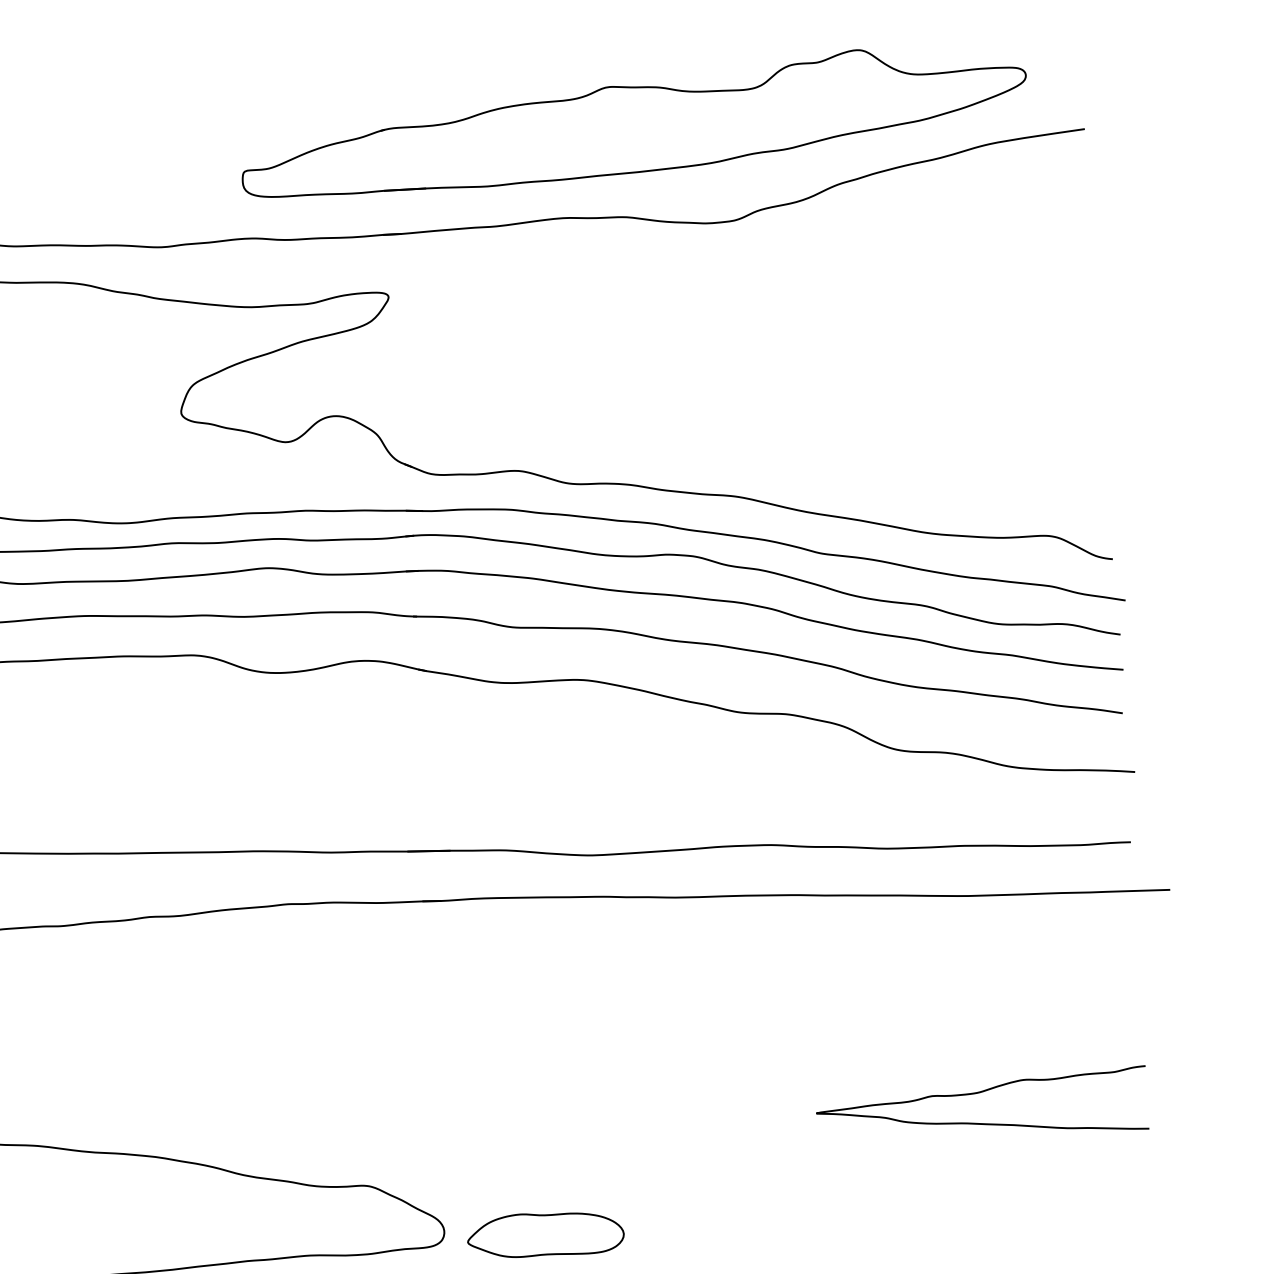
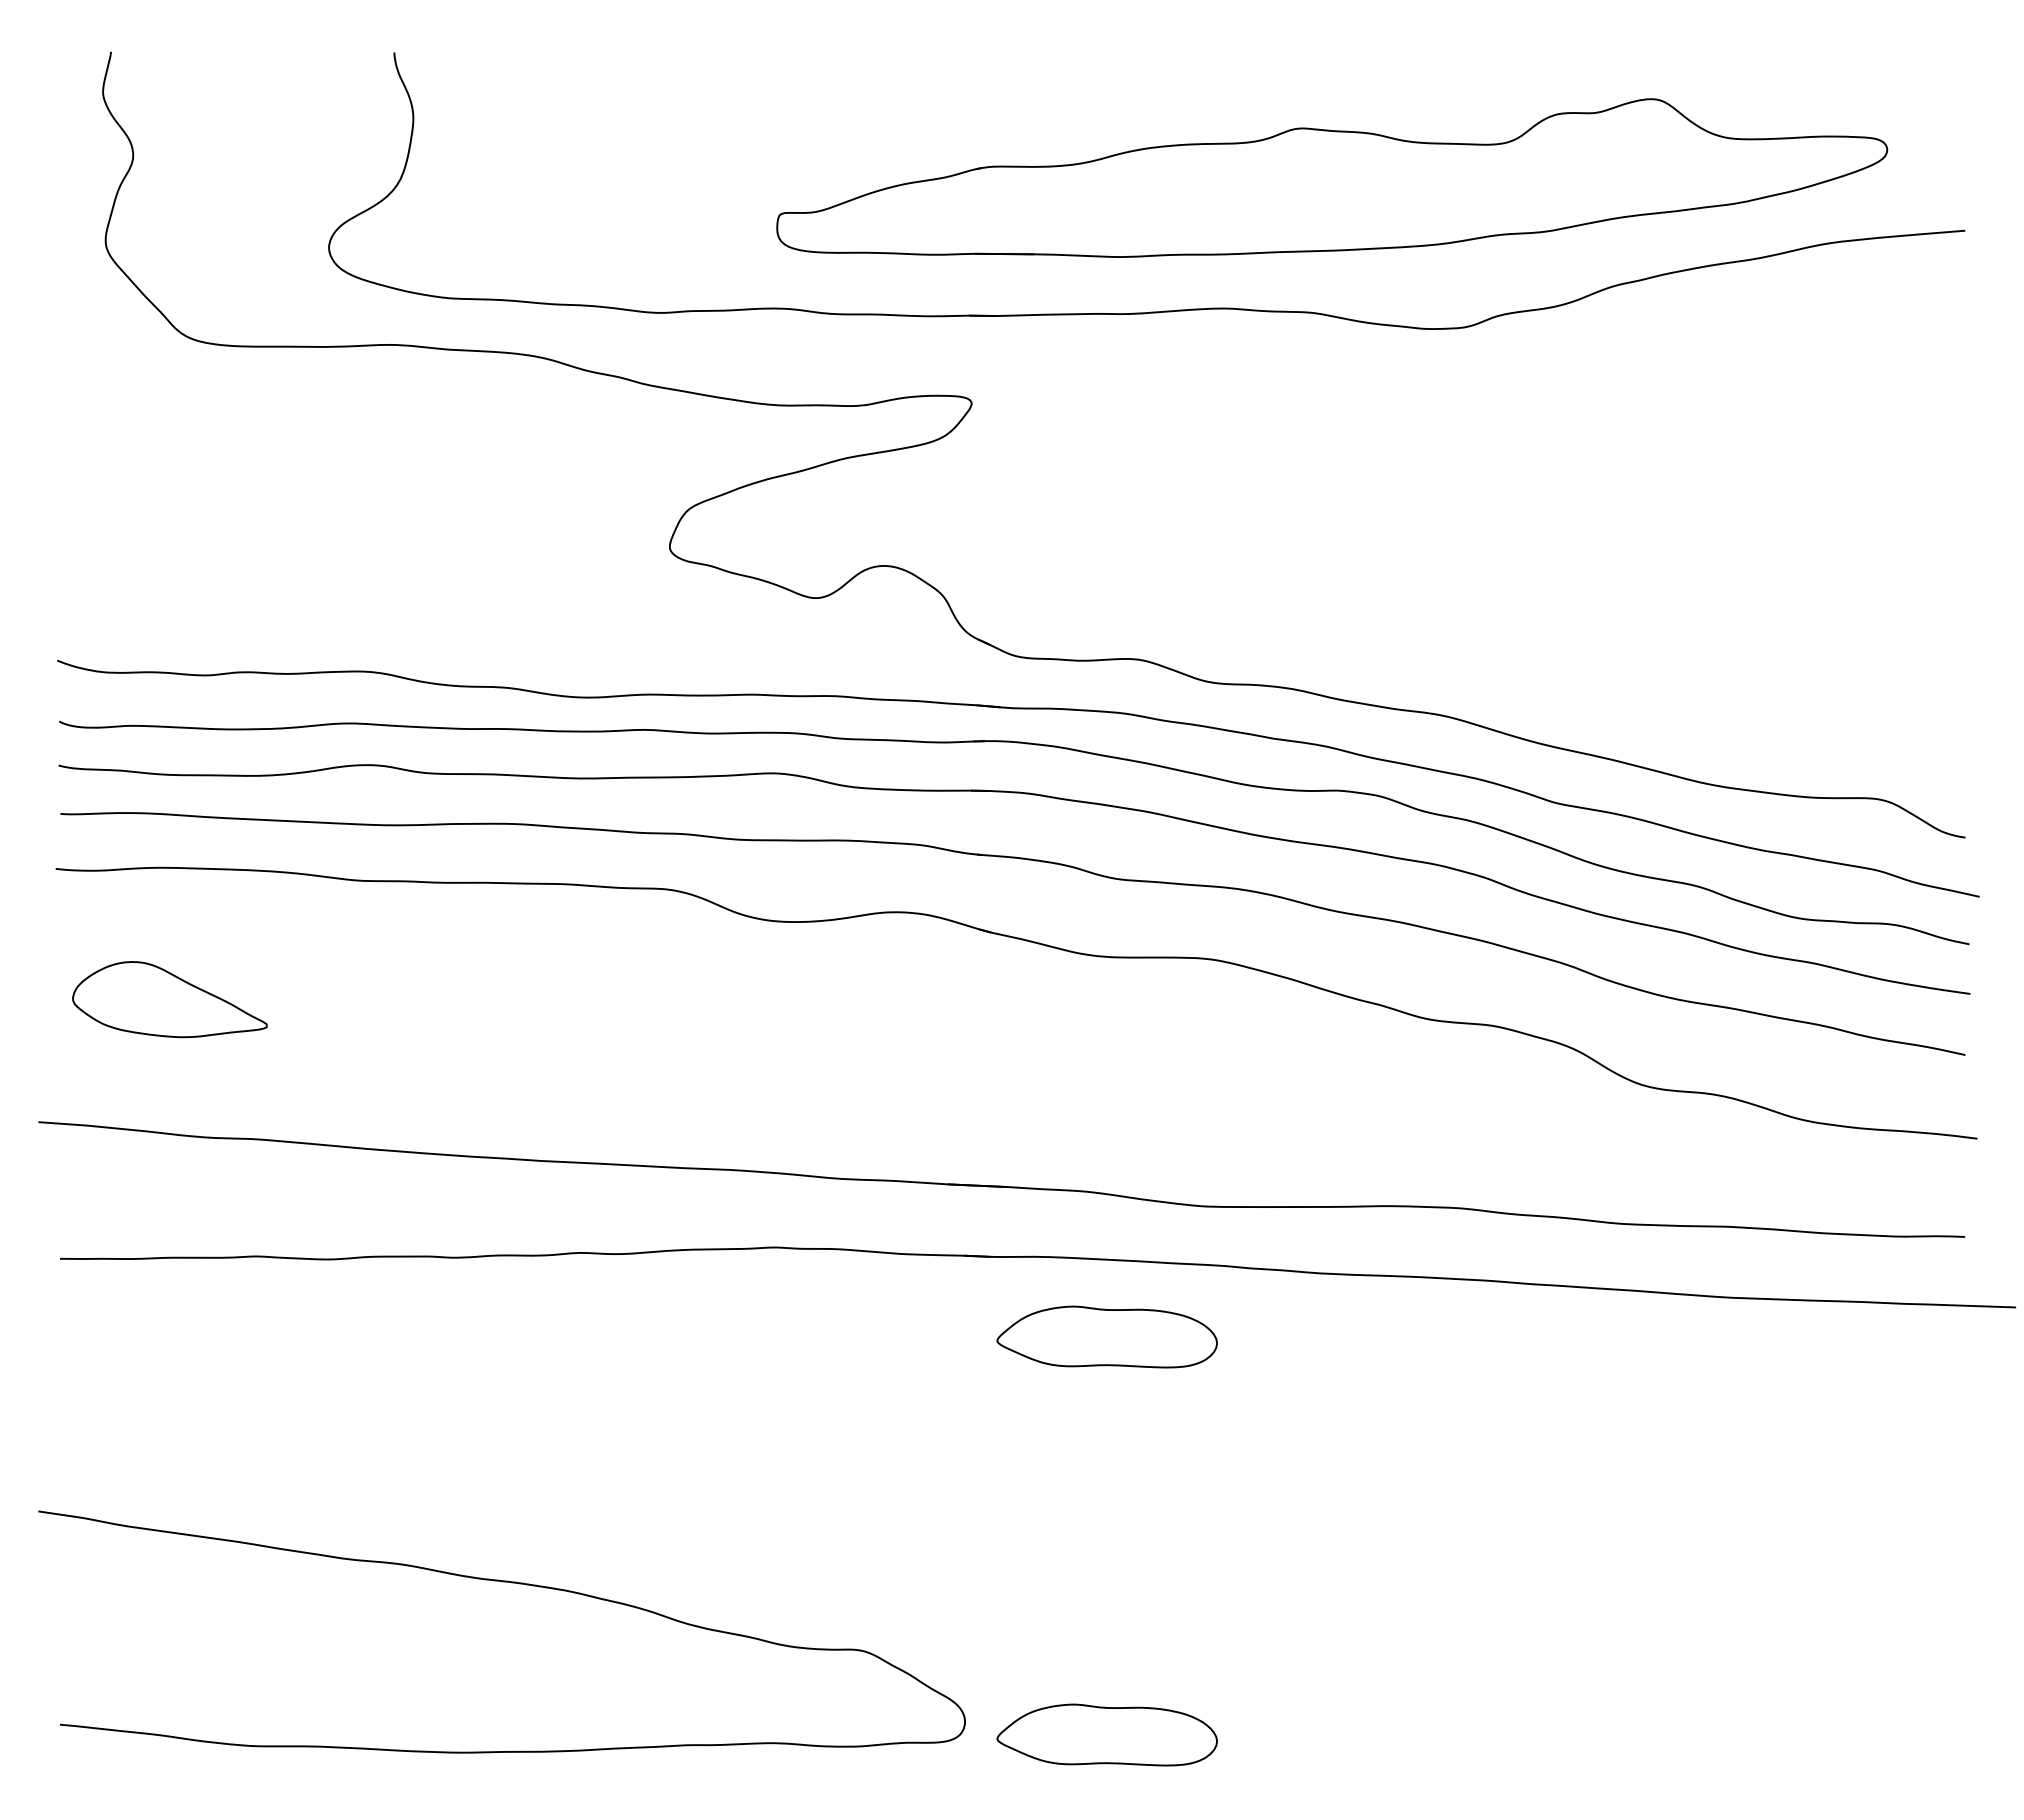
part: (526, 952) -> (1106, 1336), added
curve: (977, 1093) -> (1726, 1576), removed

